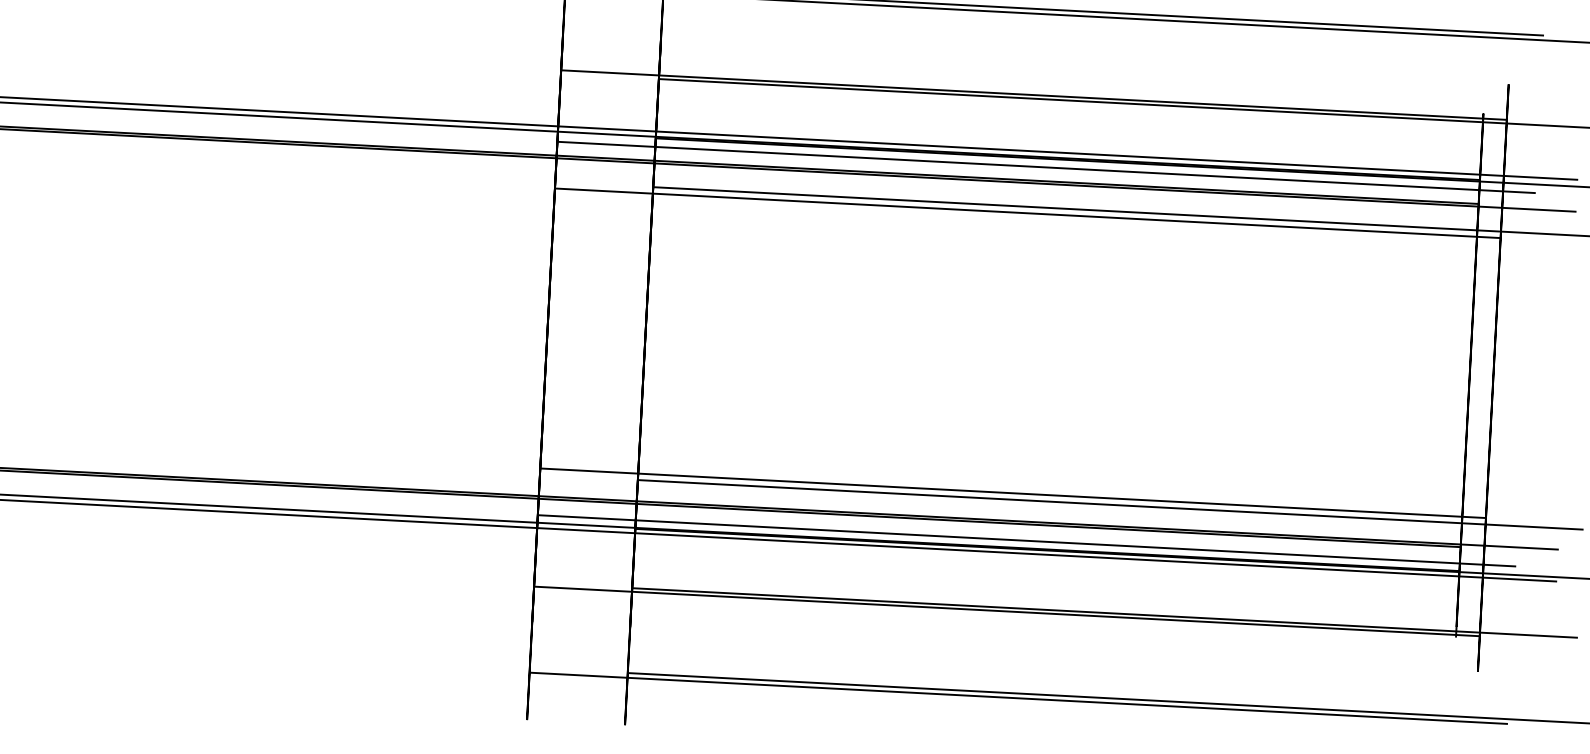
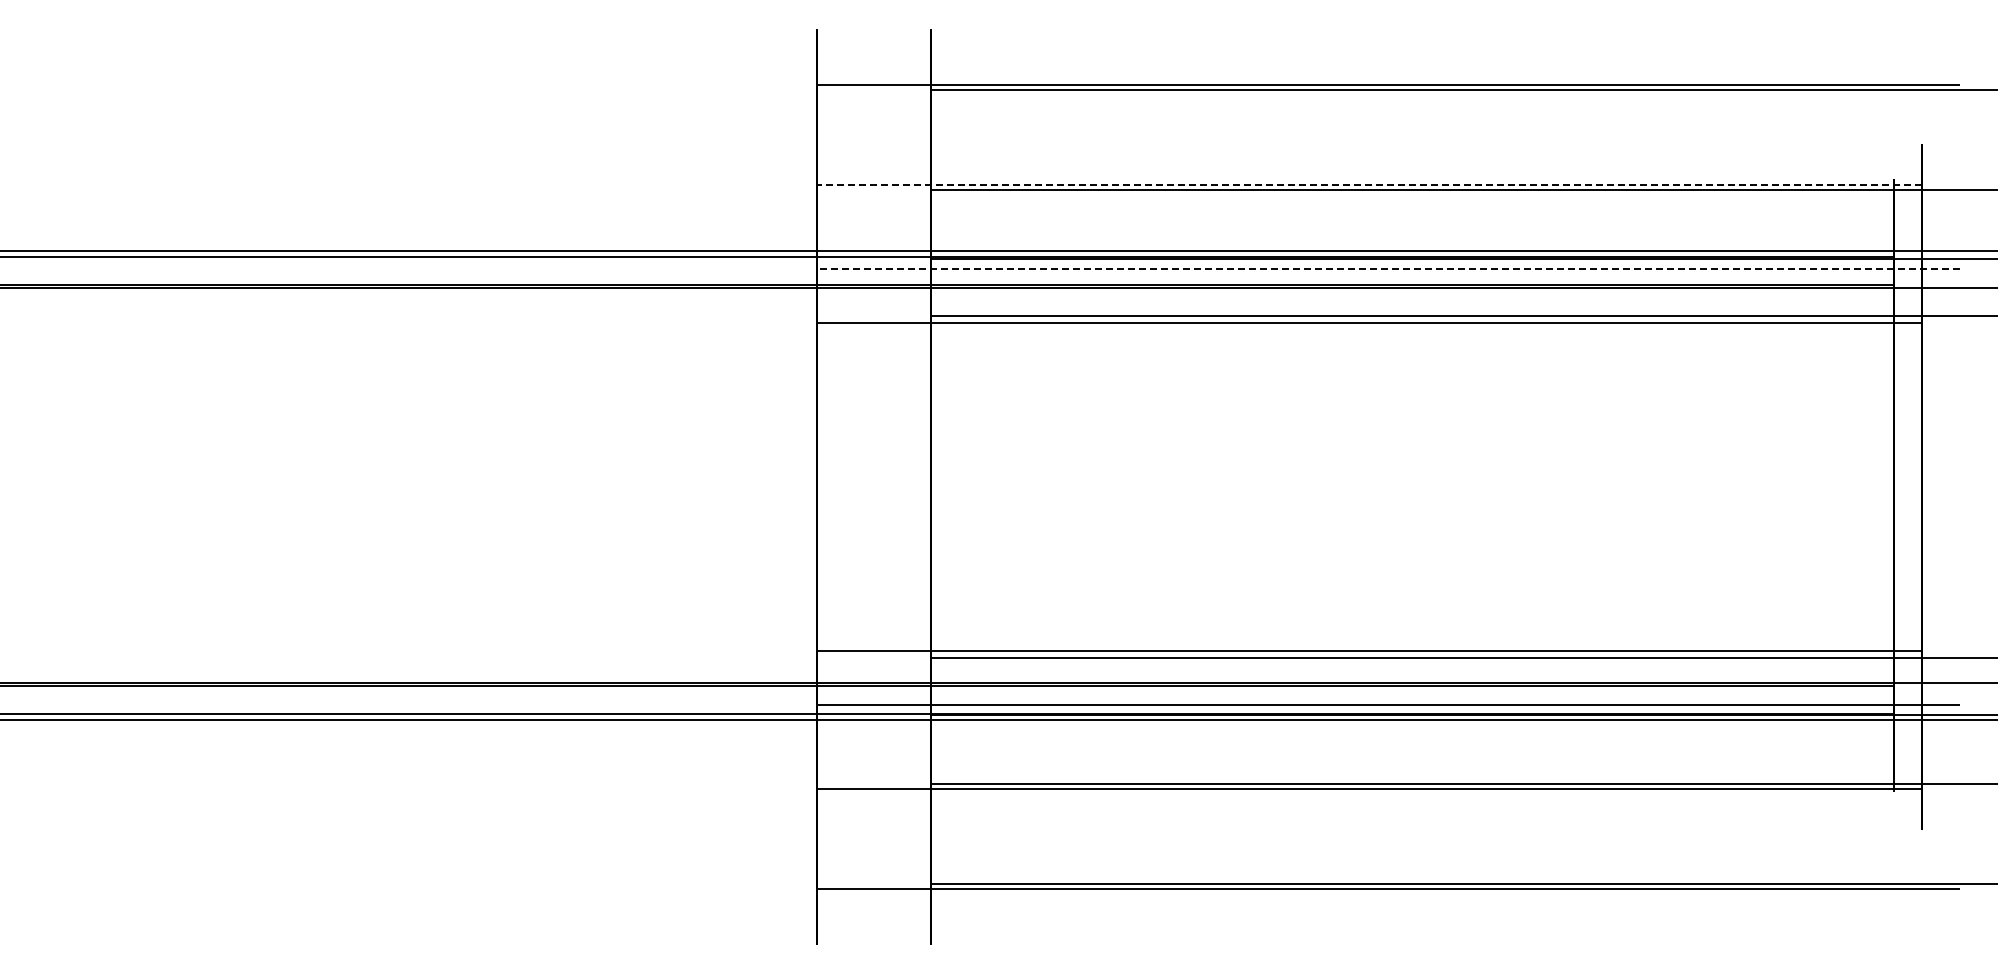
line: (1034, 95) -> (1369, 185), solid -> dashed
line: (1046, 167) -> (1388, 268), solid -> dashed

